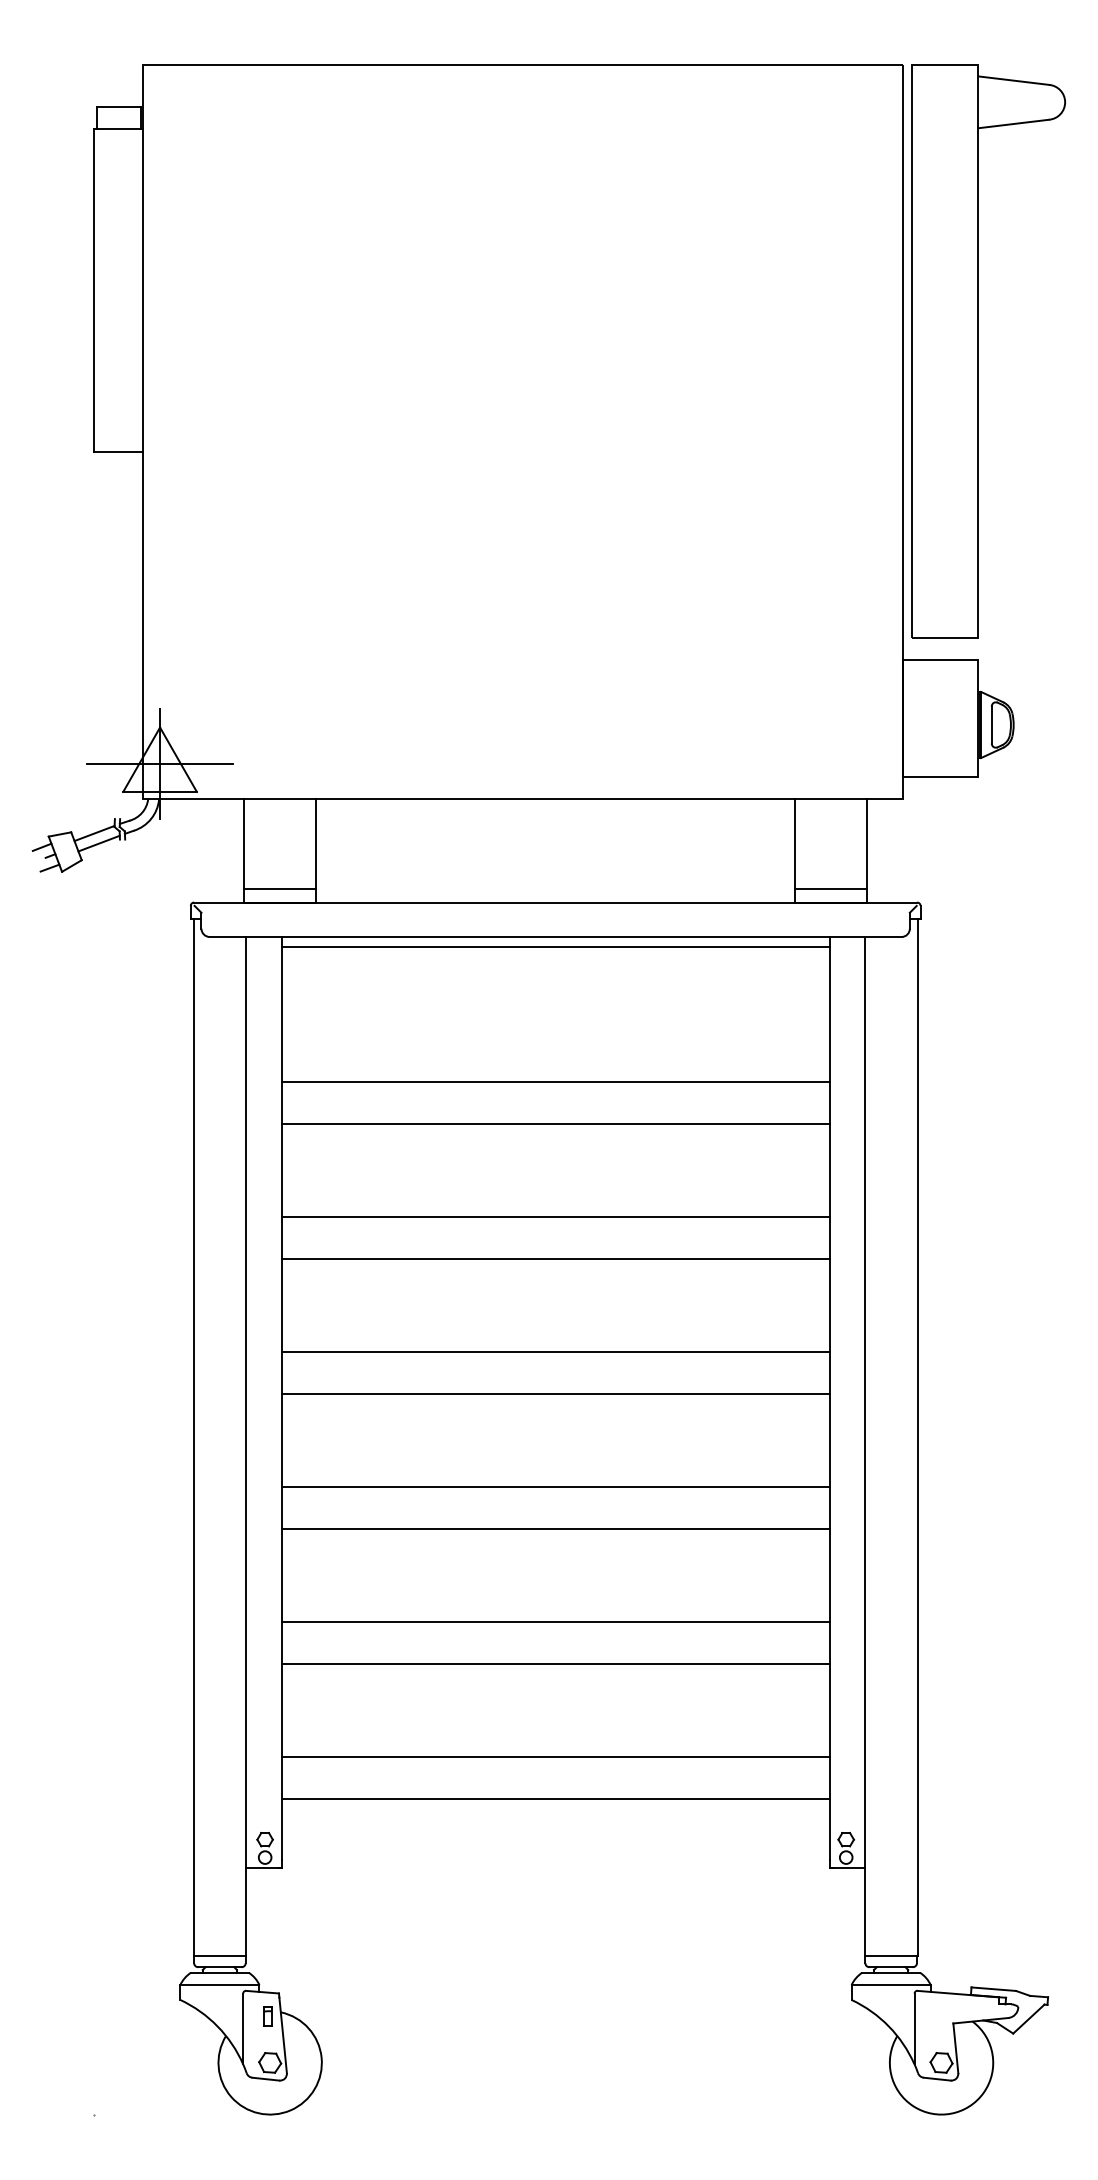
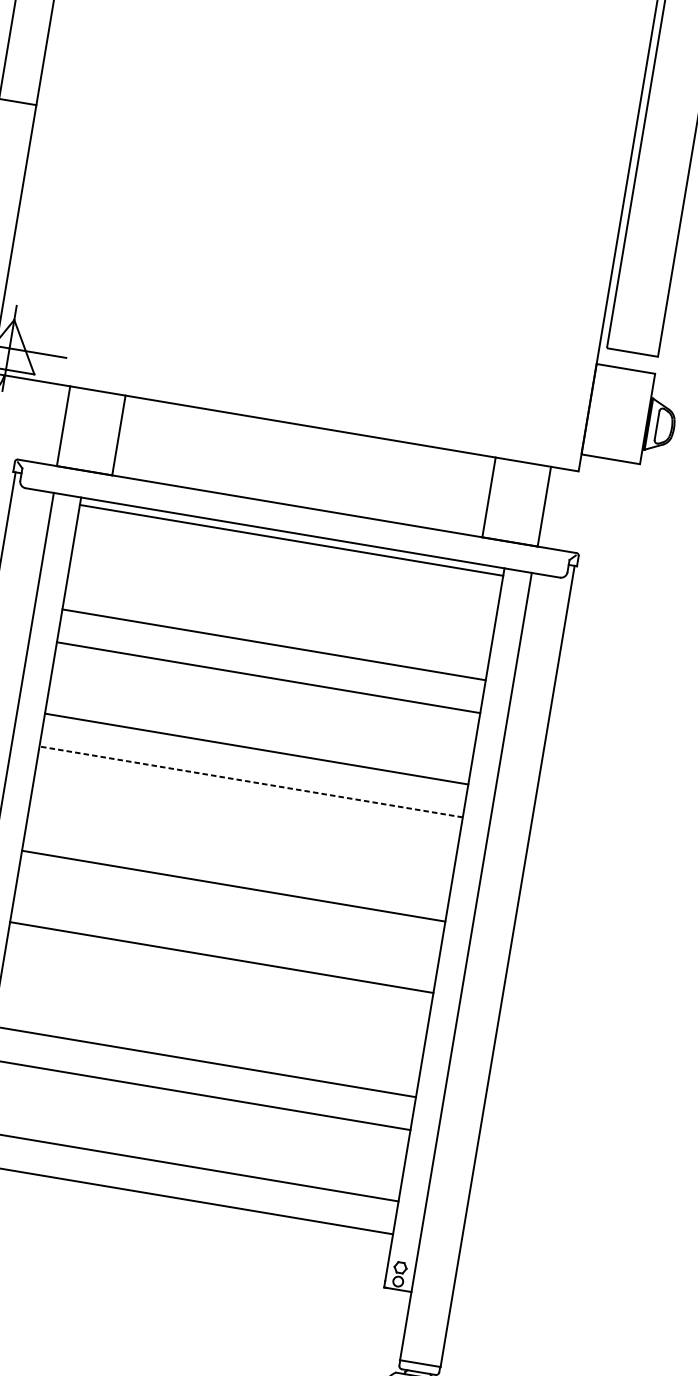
line: (280, 888) -> (86, 459), removed
line: (830, 888) -> (511, 531), removed
line: (555, 1259) -> (251, 782), solid -> dashed
line: (555, 1351) -> (239, 853), removed
line: (555, 1529) -> (216, 990), removed

